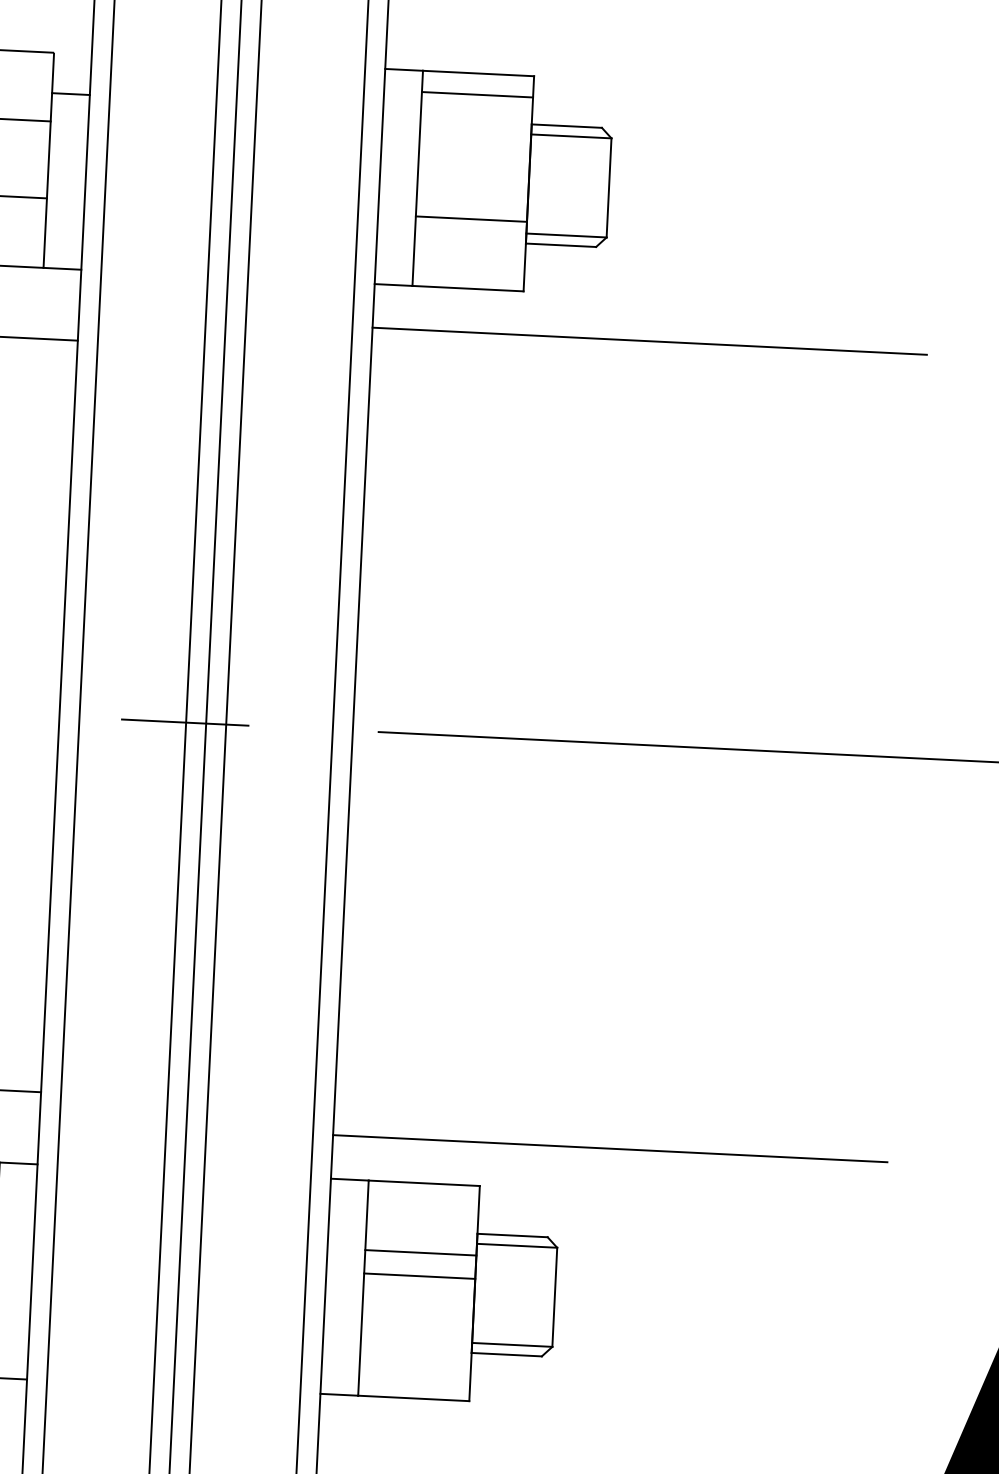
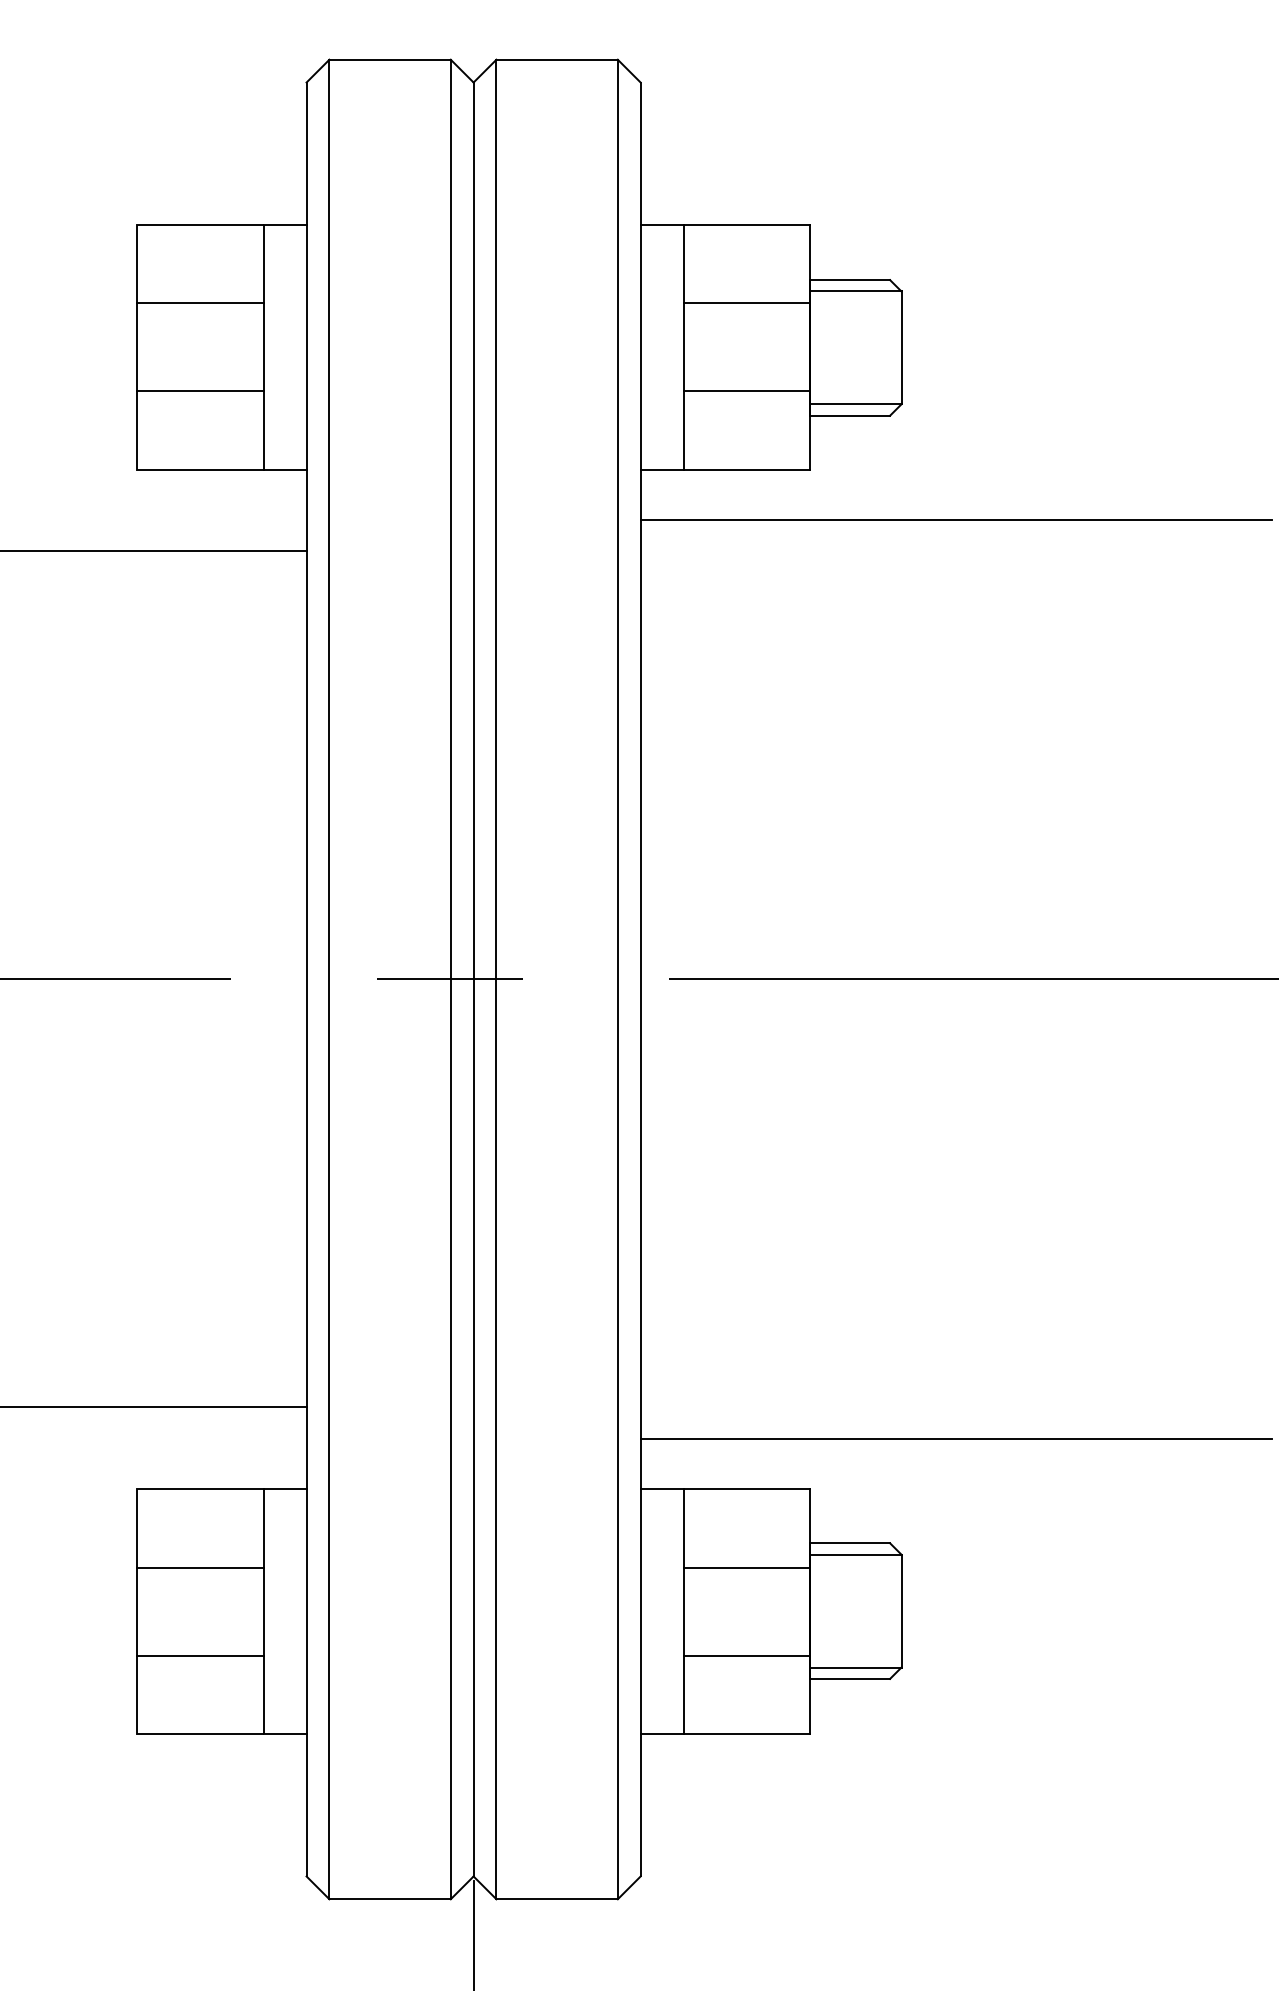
line: (70, 94) -> (284, 225), moved
line: (477, 94) -> (746, 303), moved
line: (419, 1276) -> (746, 1655), moved

